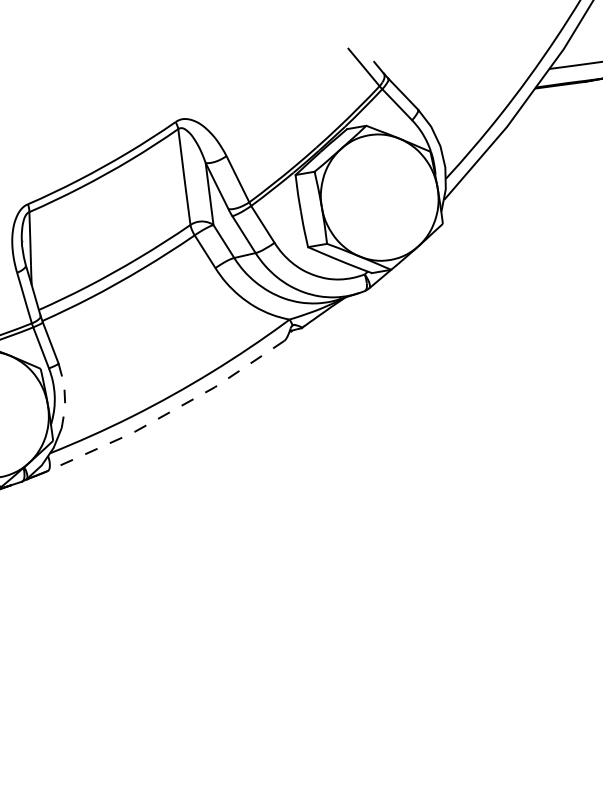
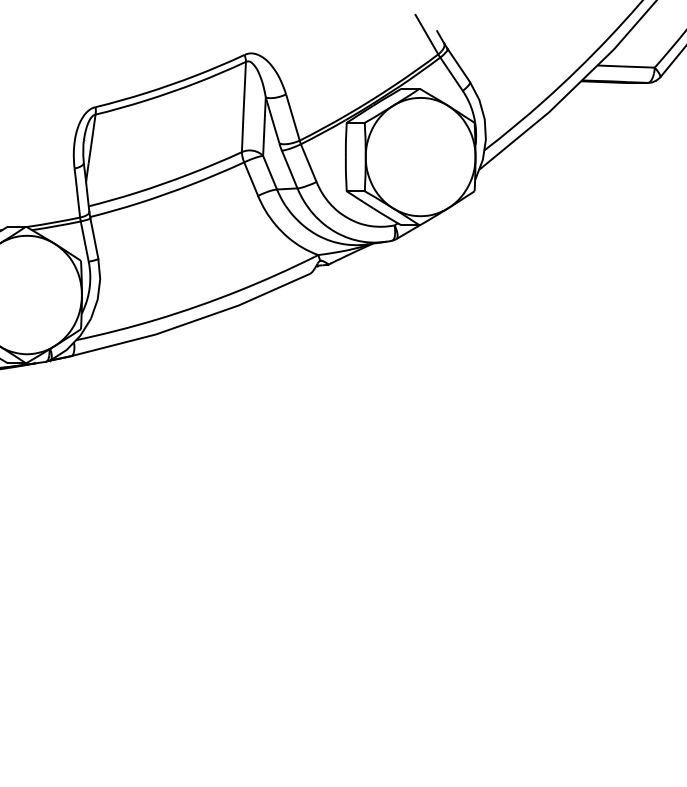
line: (64, 395) -> (98, 289), dashed -> solid
line: (169, 412) -> (192, 321), dashed -> solid

